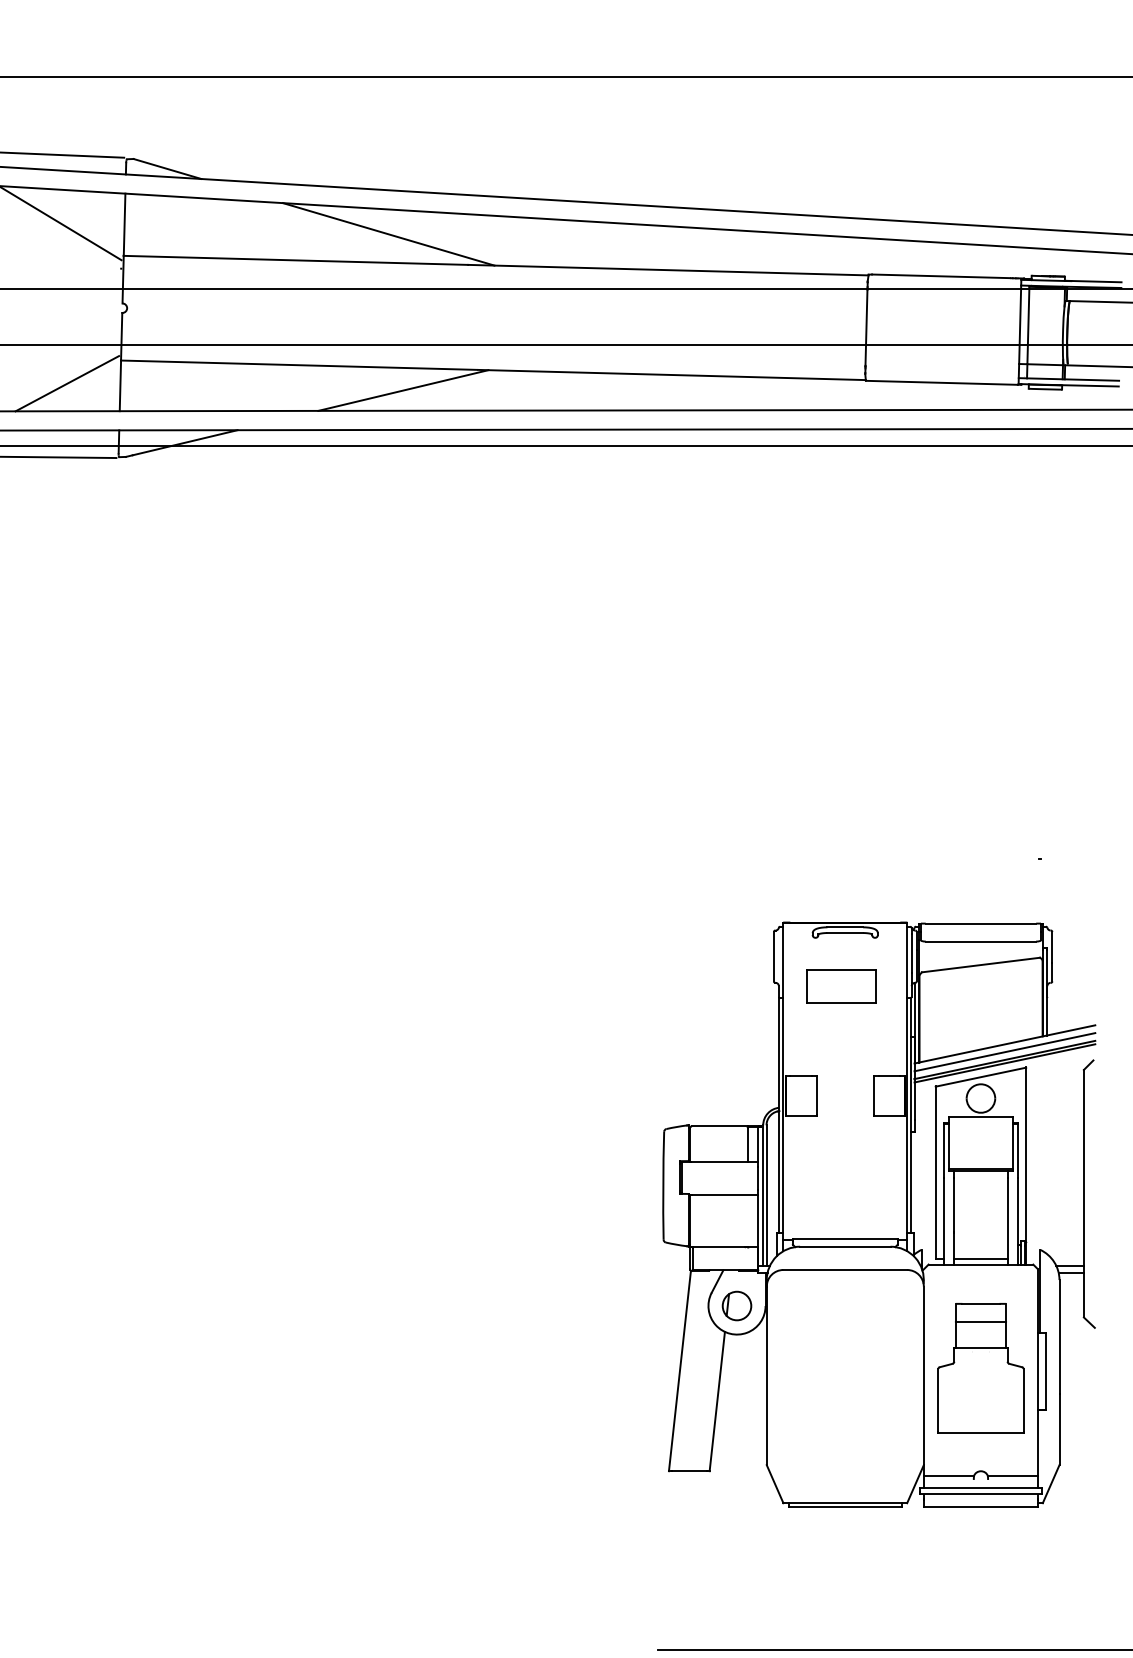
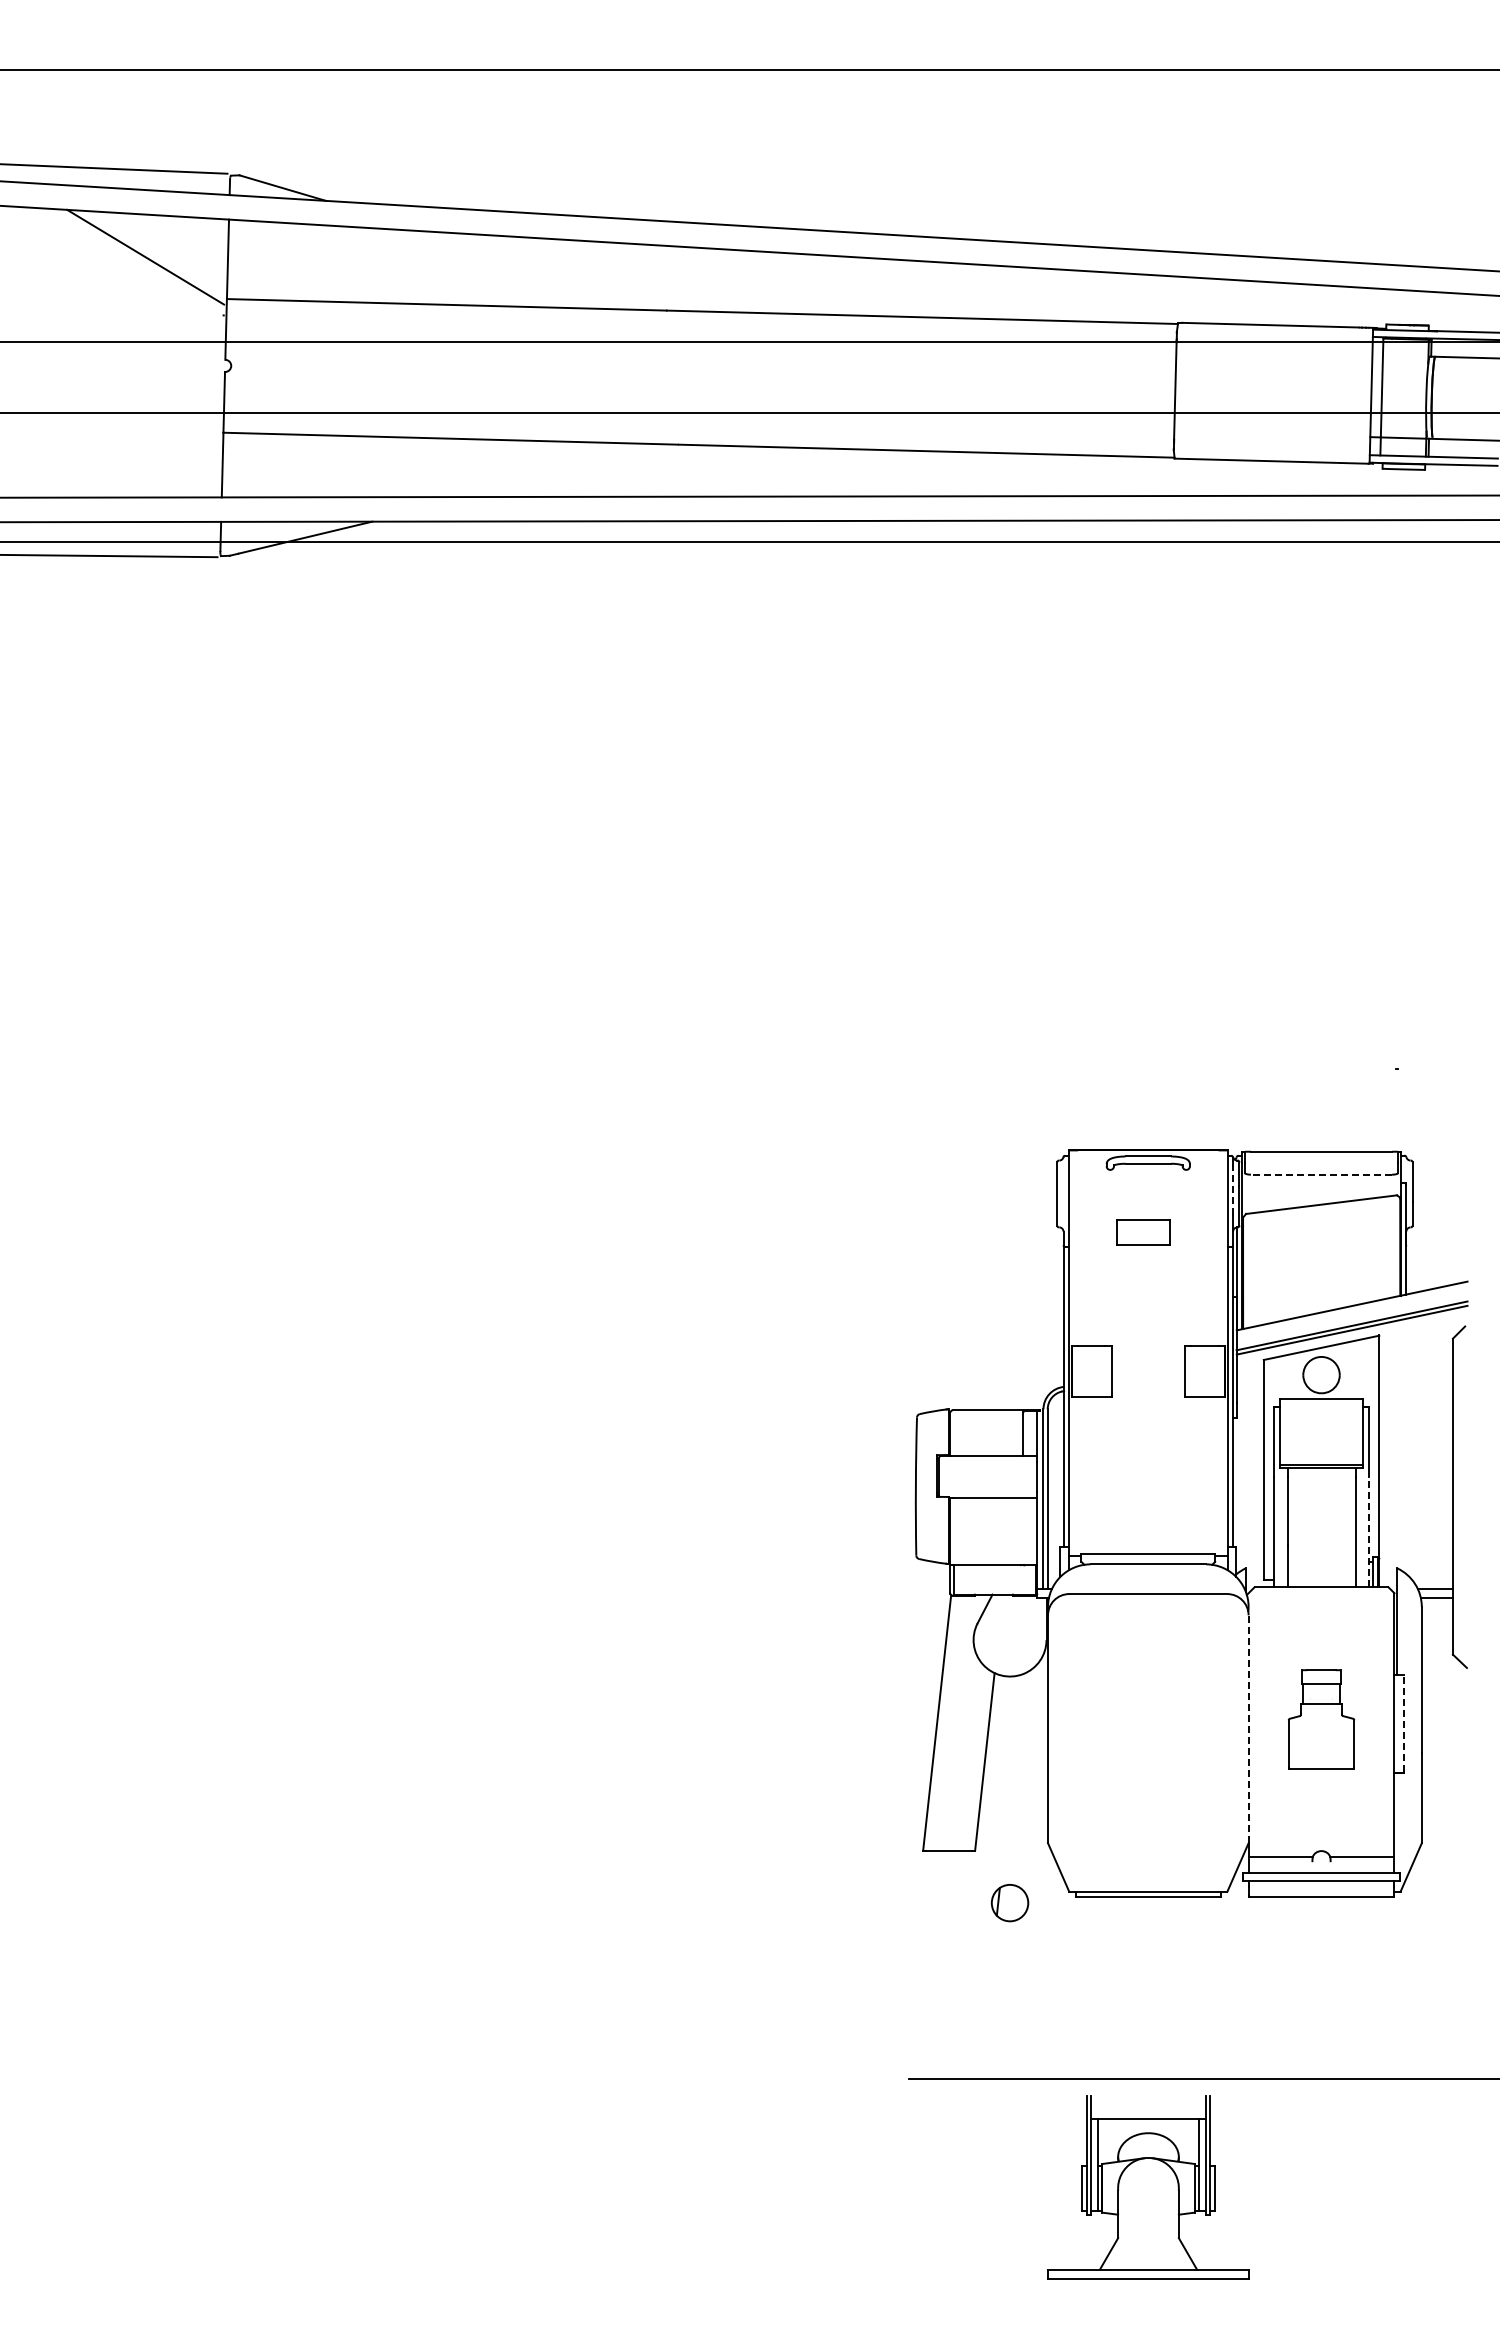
line: (388, 234) -> (565, 271), removed
line: (67, 383) -> (154, 462), removed
line: (403, 390) -> (583, 471), removed
line: (980, 941) -> (1321, 1174), solid -> dashed
line: (912, 953) -> (1233, 1190), solid -> dashed
part: (841, 986) -> (1143, 1232), size x0.6
line: (1004, 1051) -> (1351, 1315), removed
line: (1017, 1220) -> (1368, 1531), solid -> dashed
line: (980, 1258) -> (1321, 1579), removed
part: (736, 1306) -> (1009, 1903), moved
part: (980, 1368) -> (1321, 1719), size x0.6
line: (1045, 1371) -> (1404, 1723), solid -> dashed
line: (923, 1376) -> (1248, 1729), solid -> dashed

